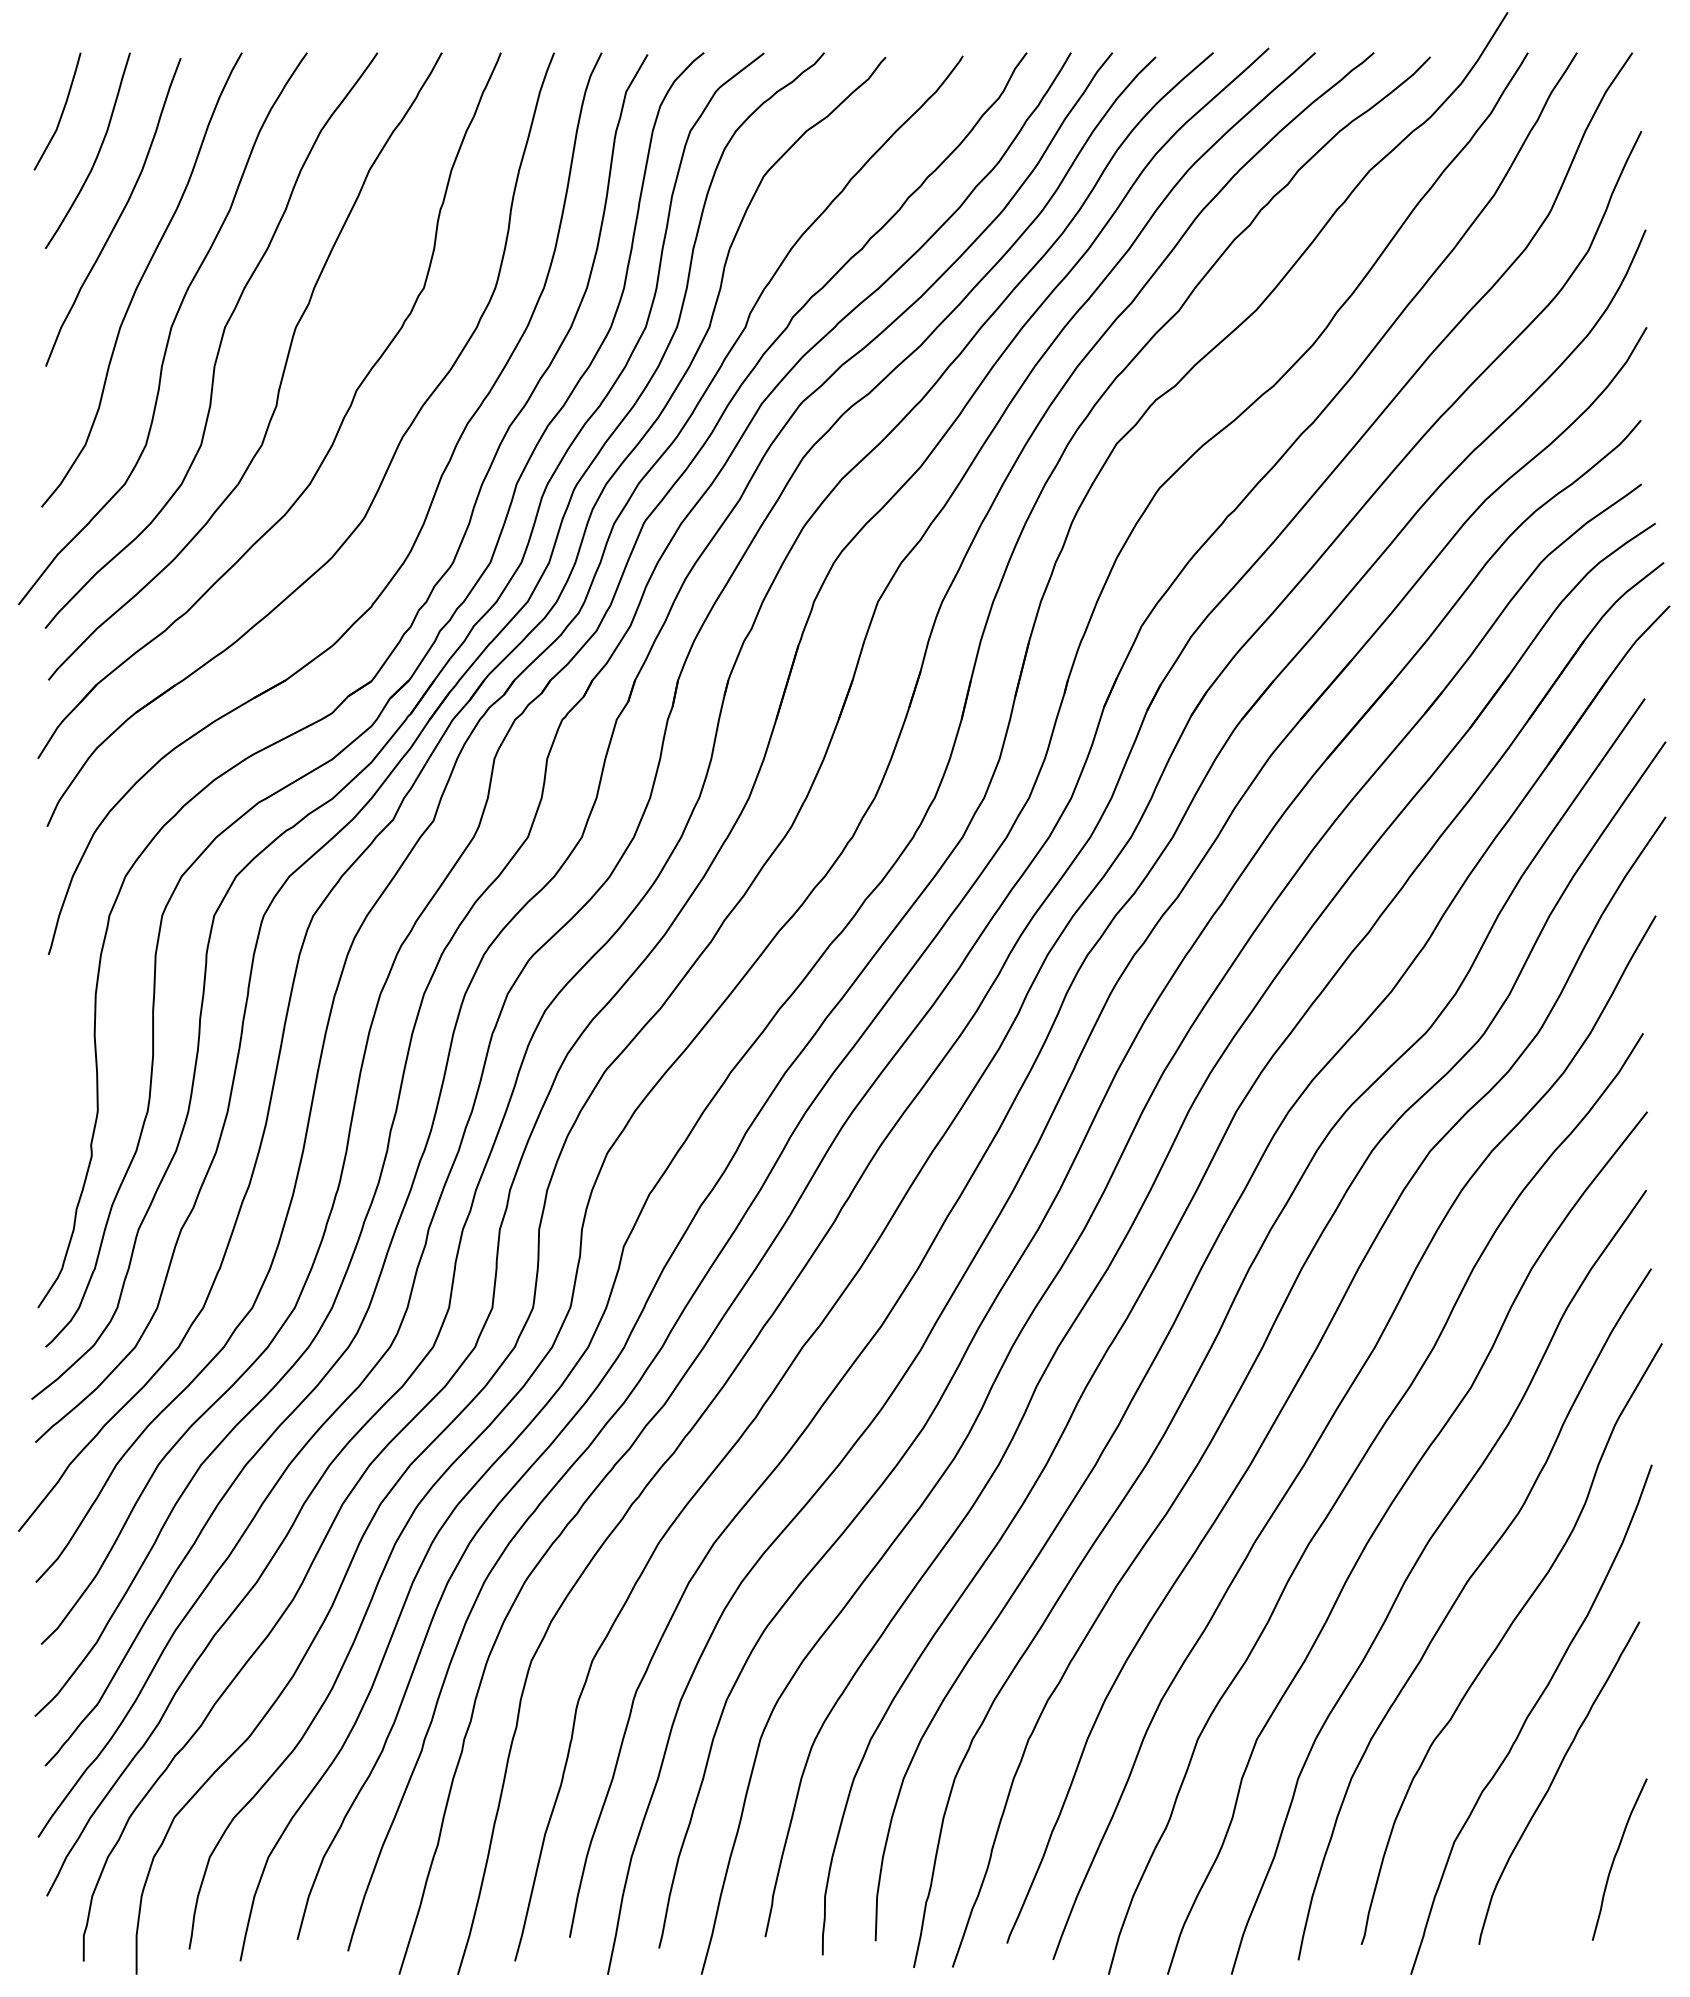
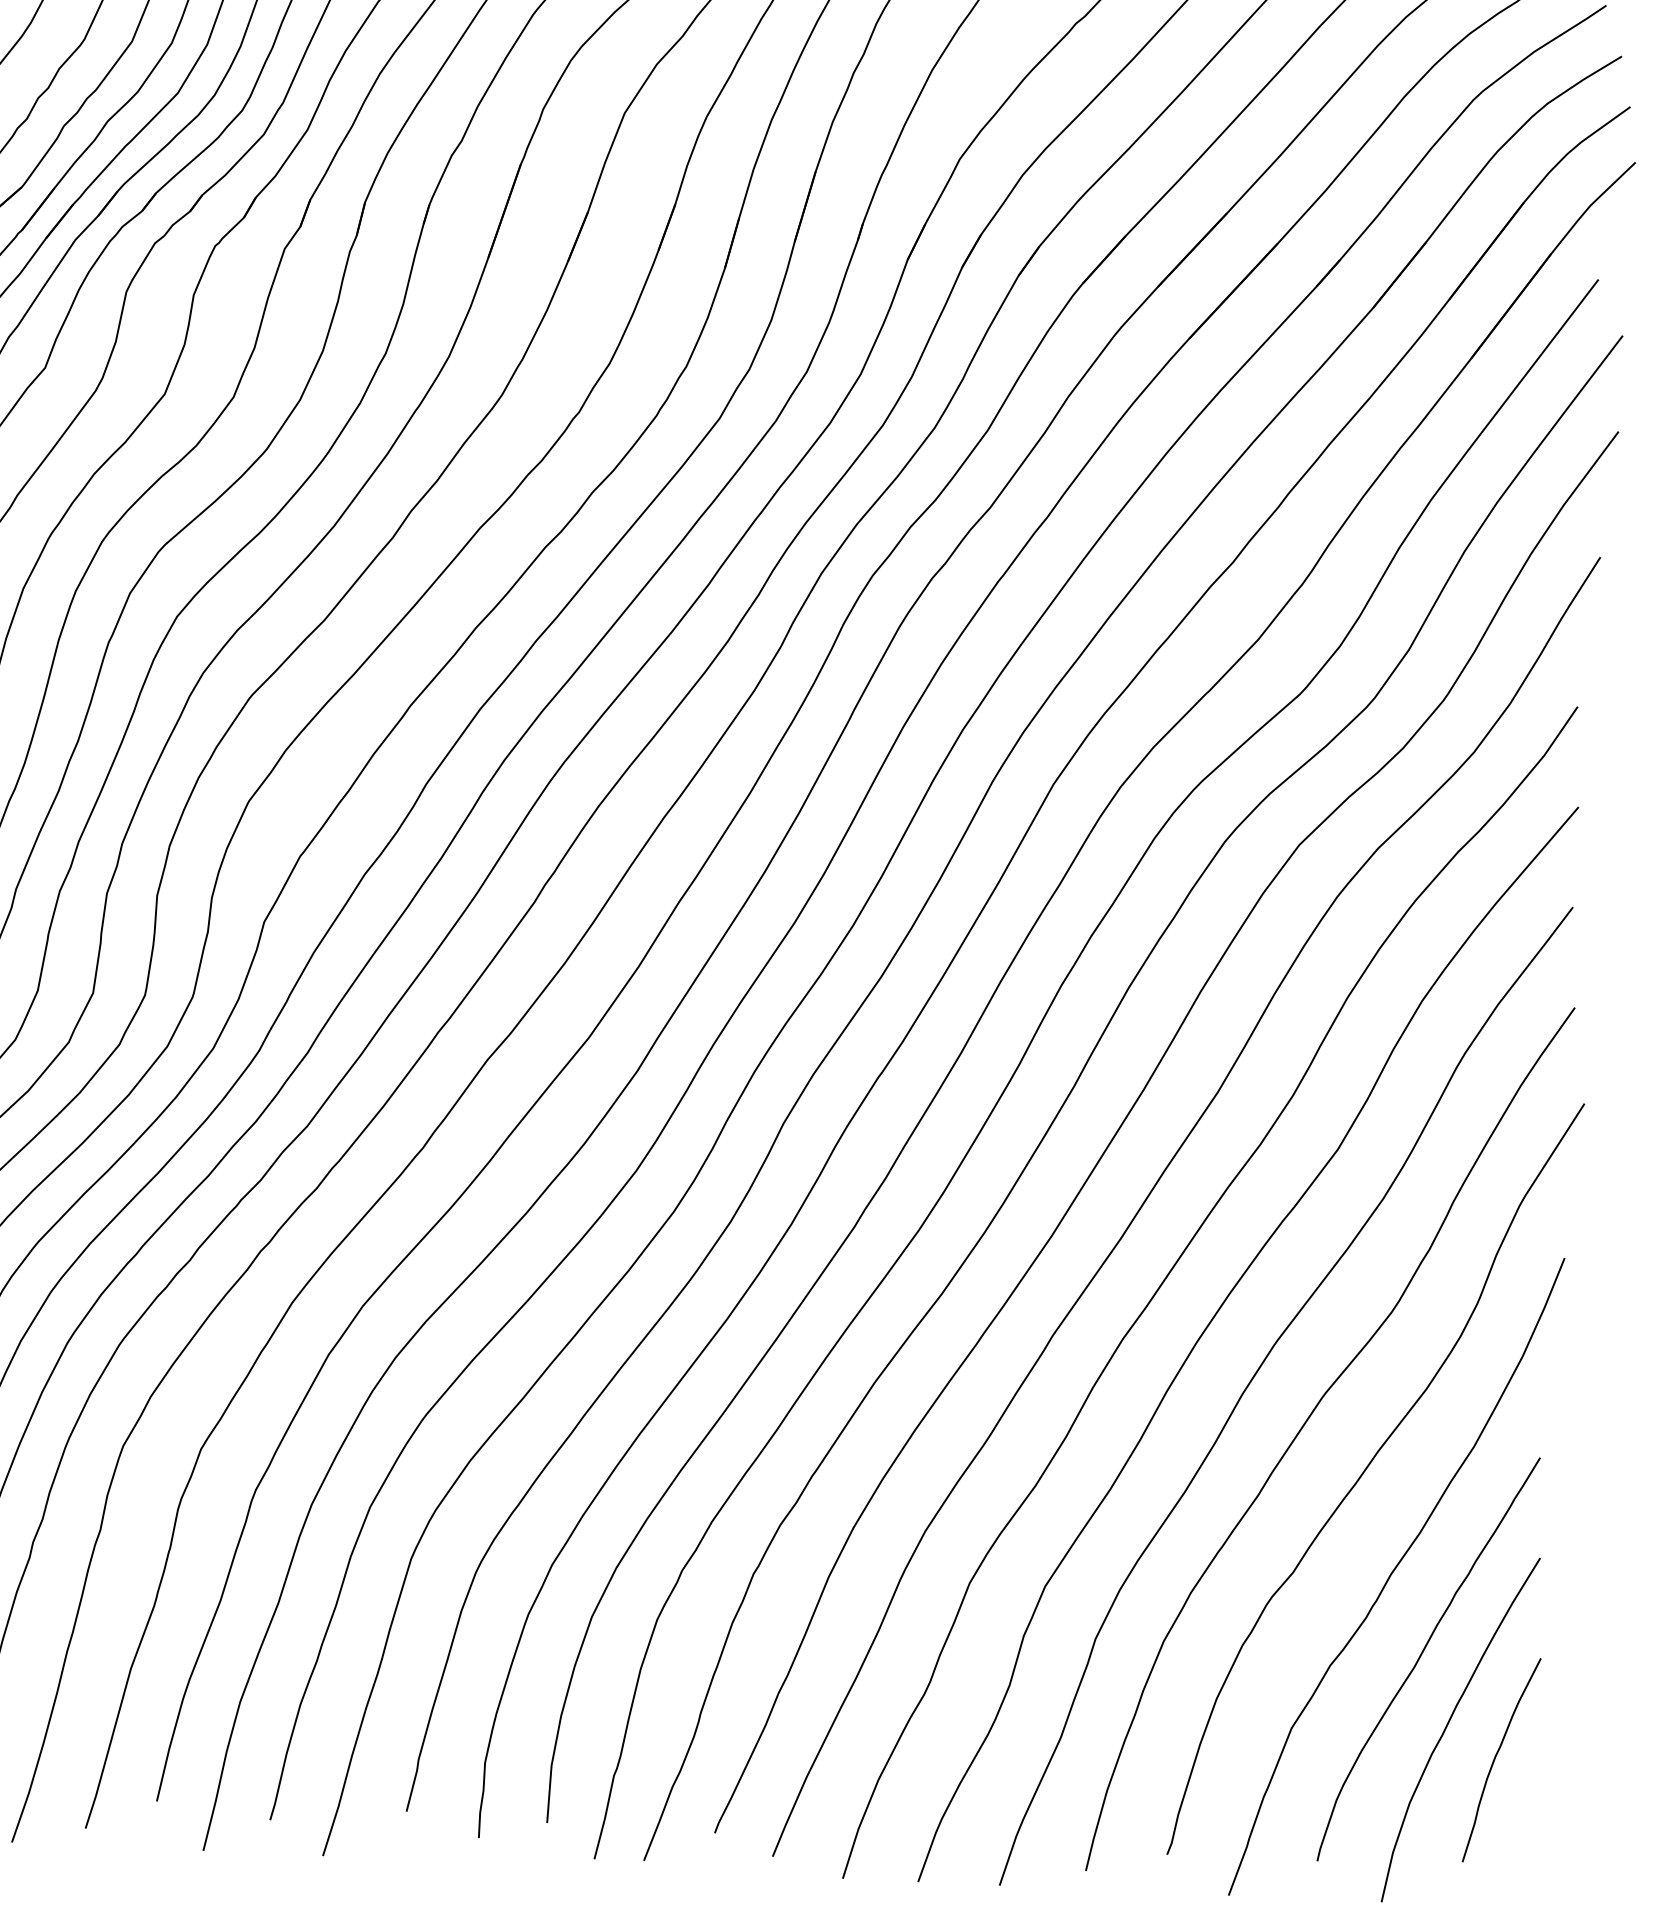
curve: (1577, 1833) -> (1449, 1724), added

